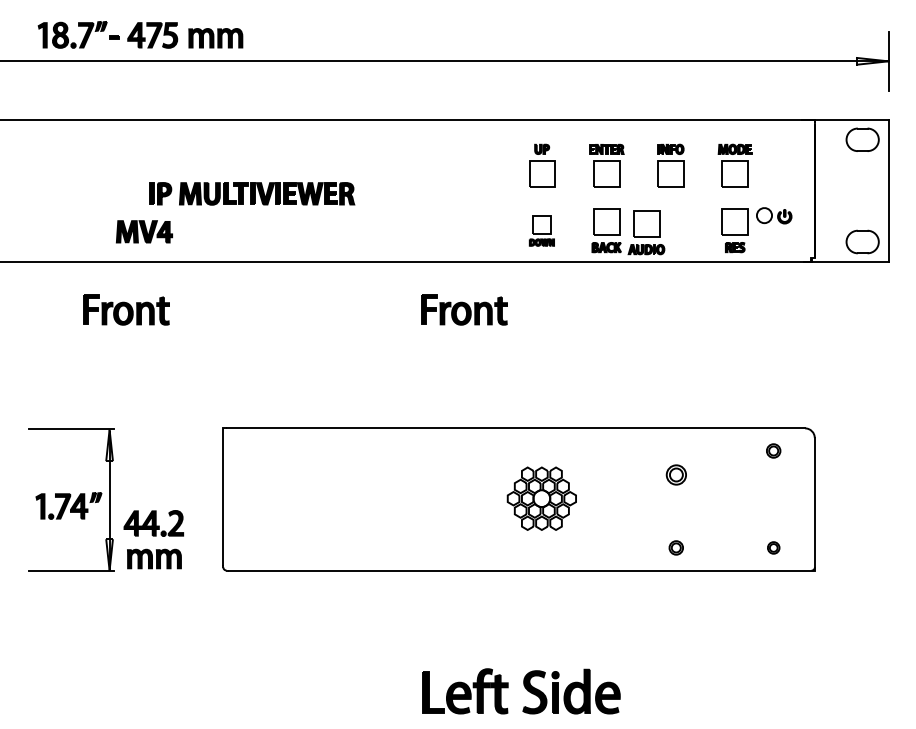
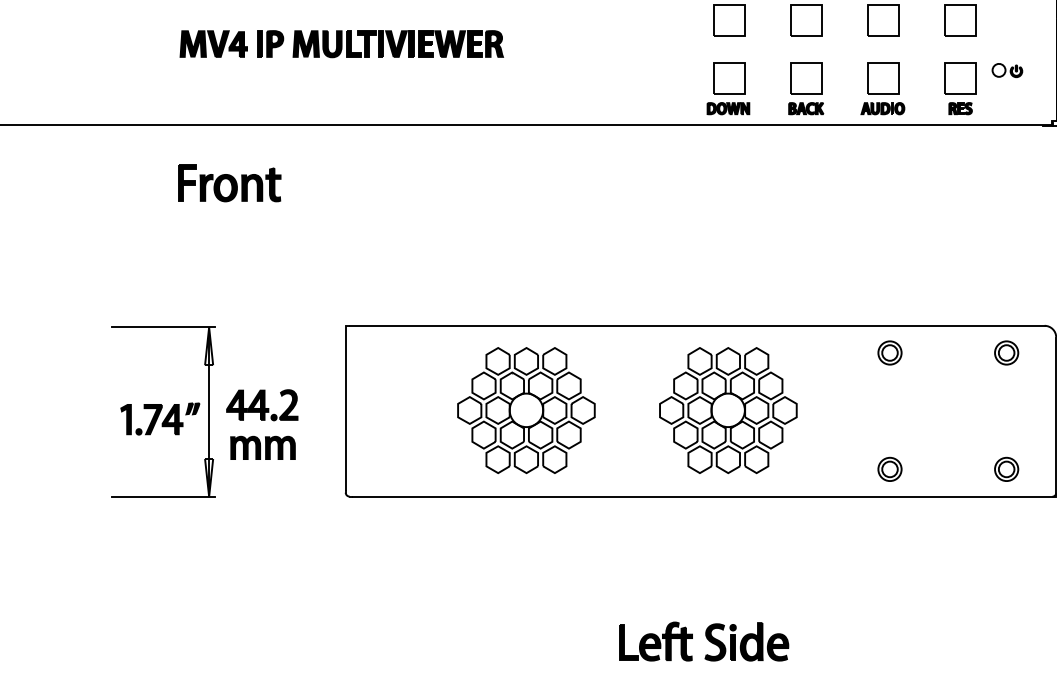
part: (773, 215) -> (1006, 70), size x0.71
part: (541, 230) -> (727, 88), size x1.43
part: (144, 231) -> (213, 43), moved
part: (646, 232) -> (882, 88), moved
part: (464, 309) -> (635, 183), removed
part: (773, 450) -> (1006, 352), size x1.43
part: (675, 474) -> (888, 352), moved
part: (373, 498) -> (526, 410), added
part: (541, 498) -> (727, 410), size x1.67
part: (153, 539) -> (261, 424), moved
part: (675, 547) -> (888, 468), size x1.43
part: (773, 547) -> (1006, 468), size x1.67
part: (521, 690) -> (703, 640), size x0.71

